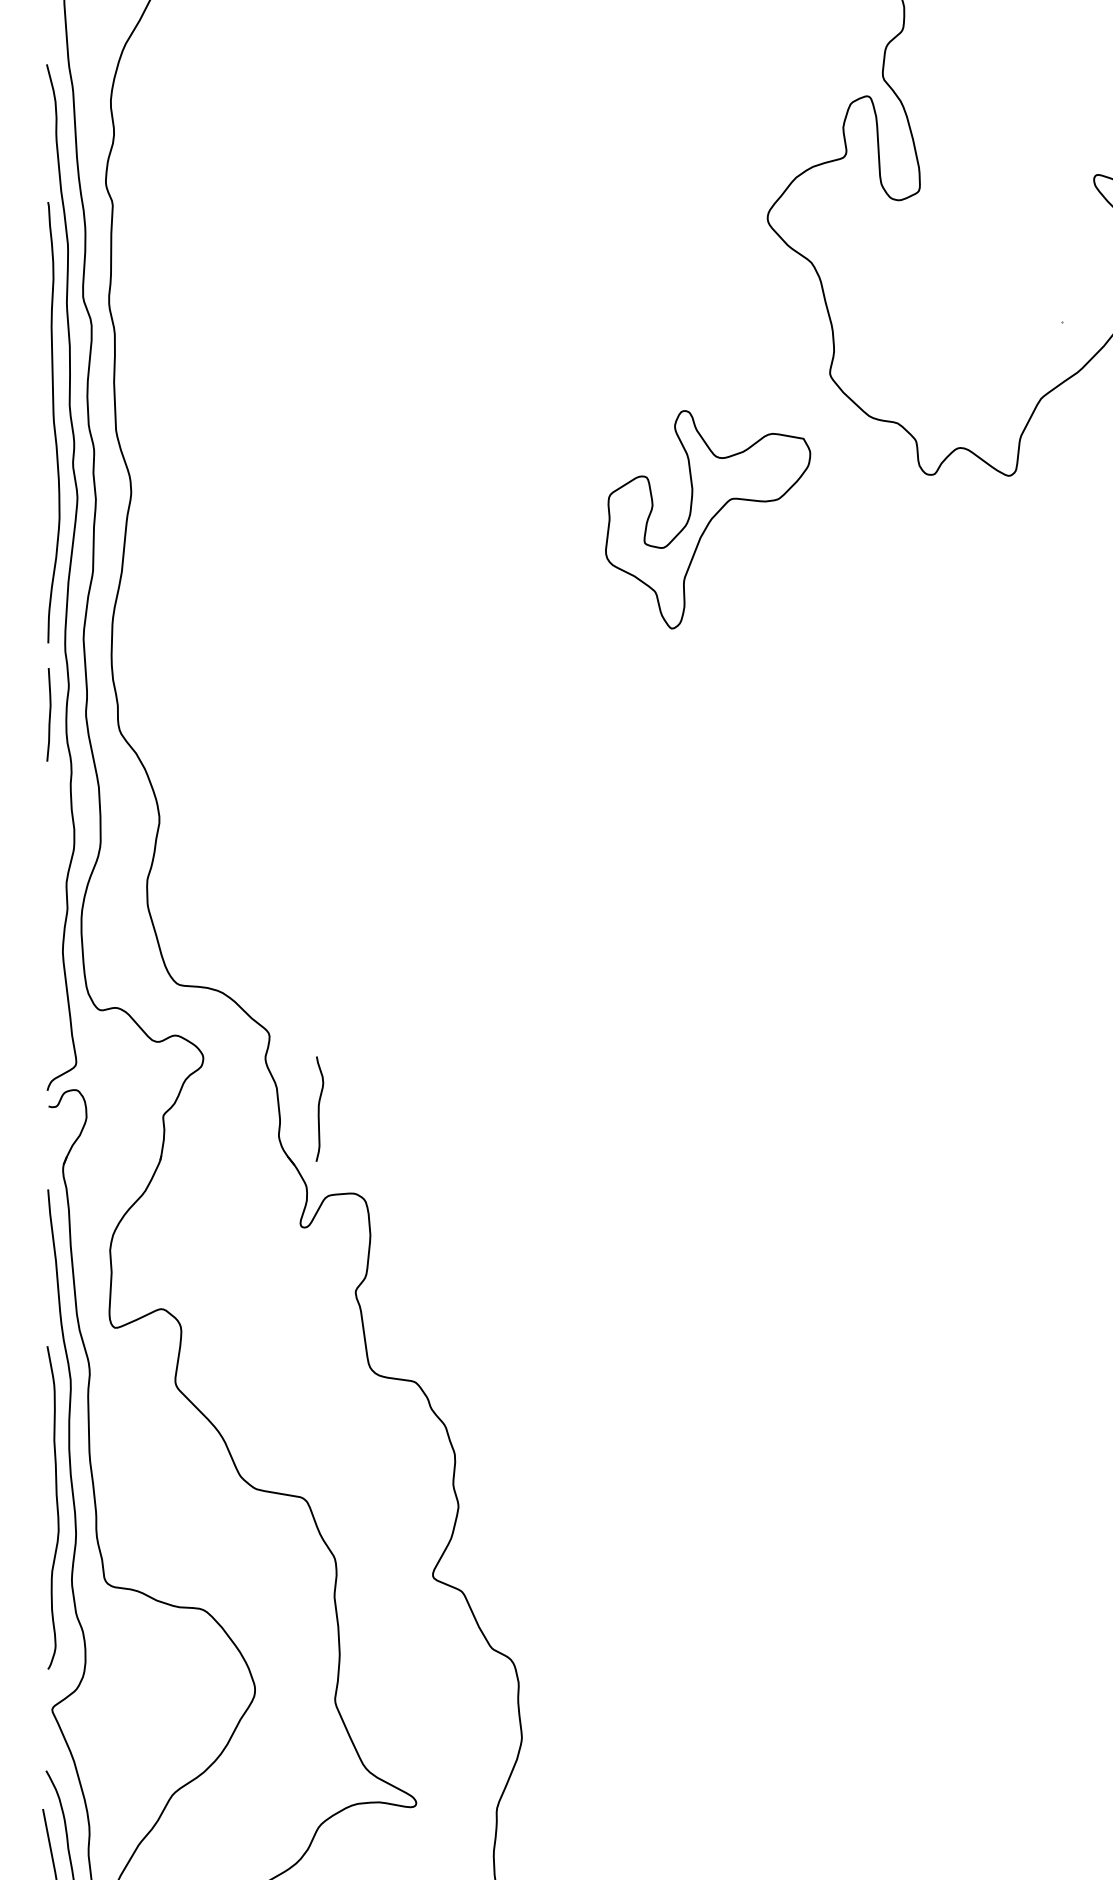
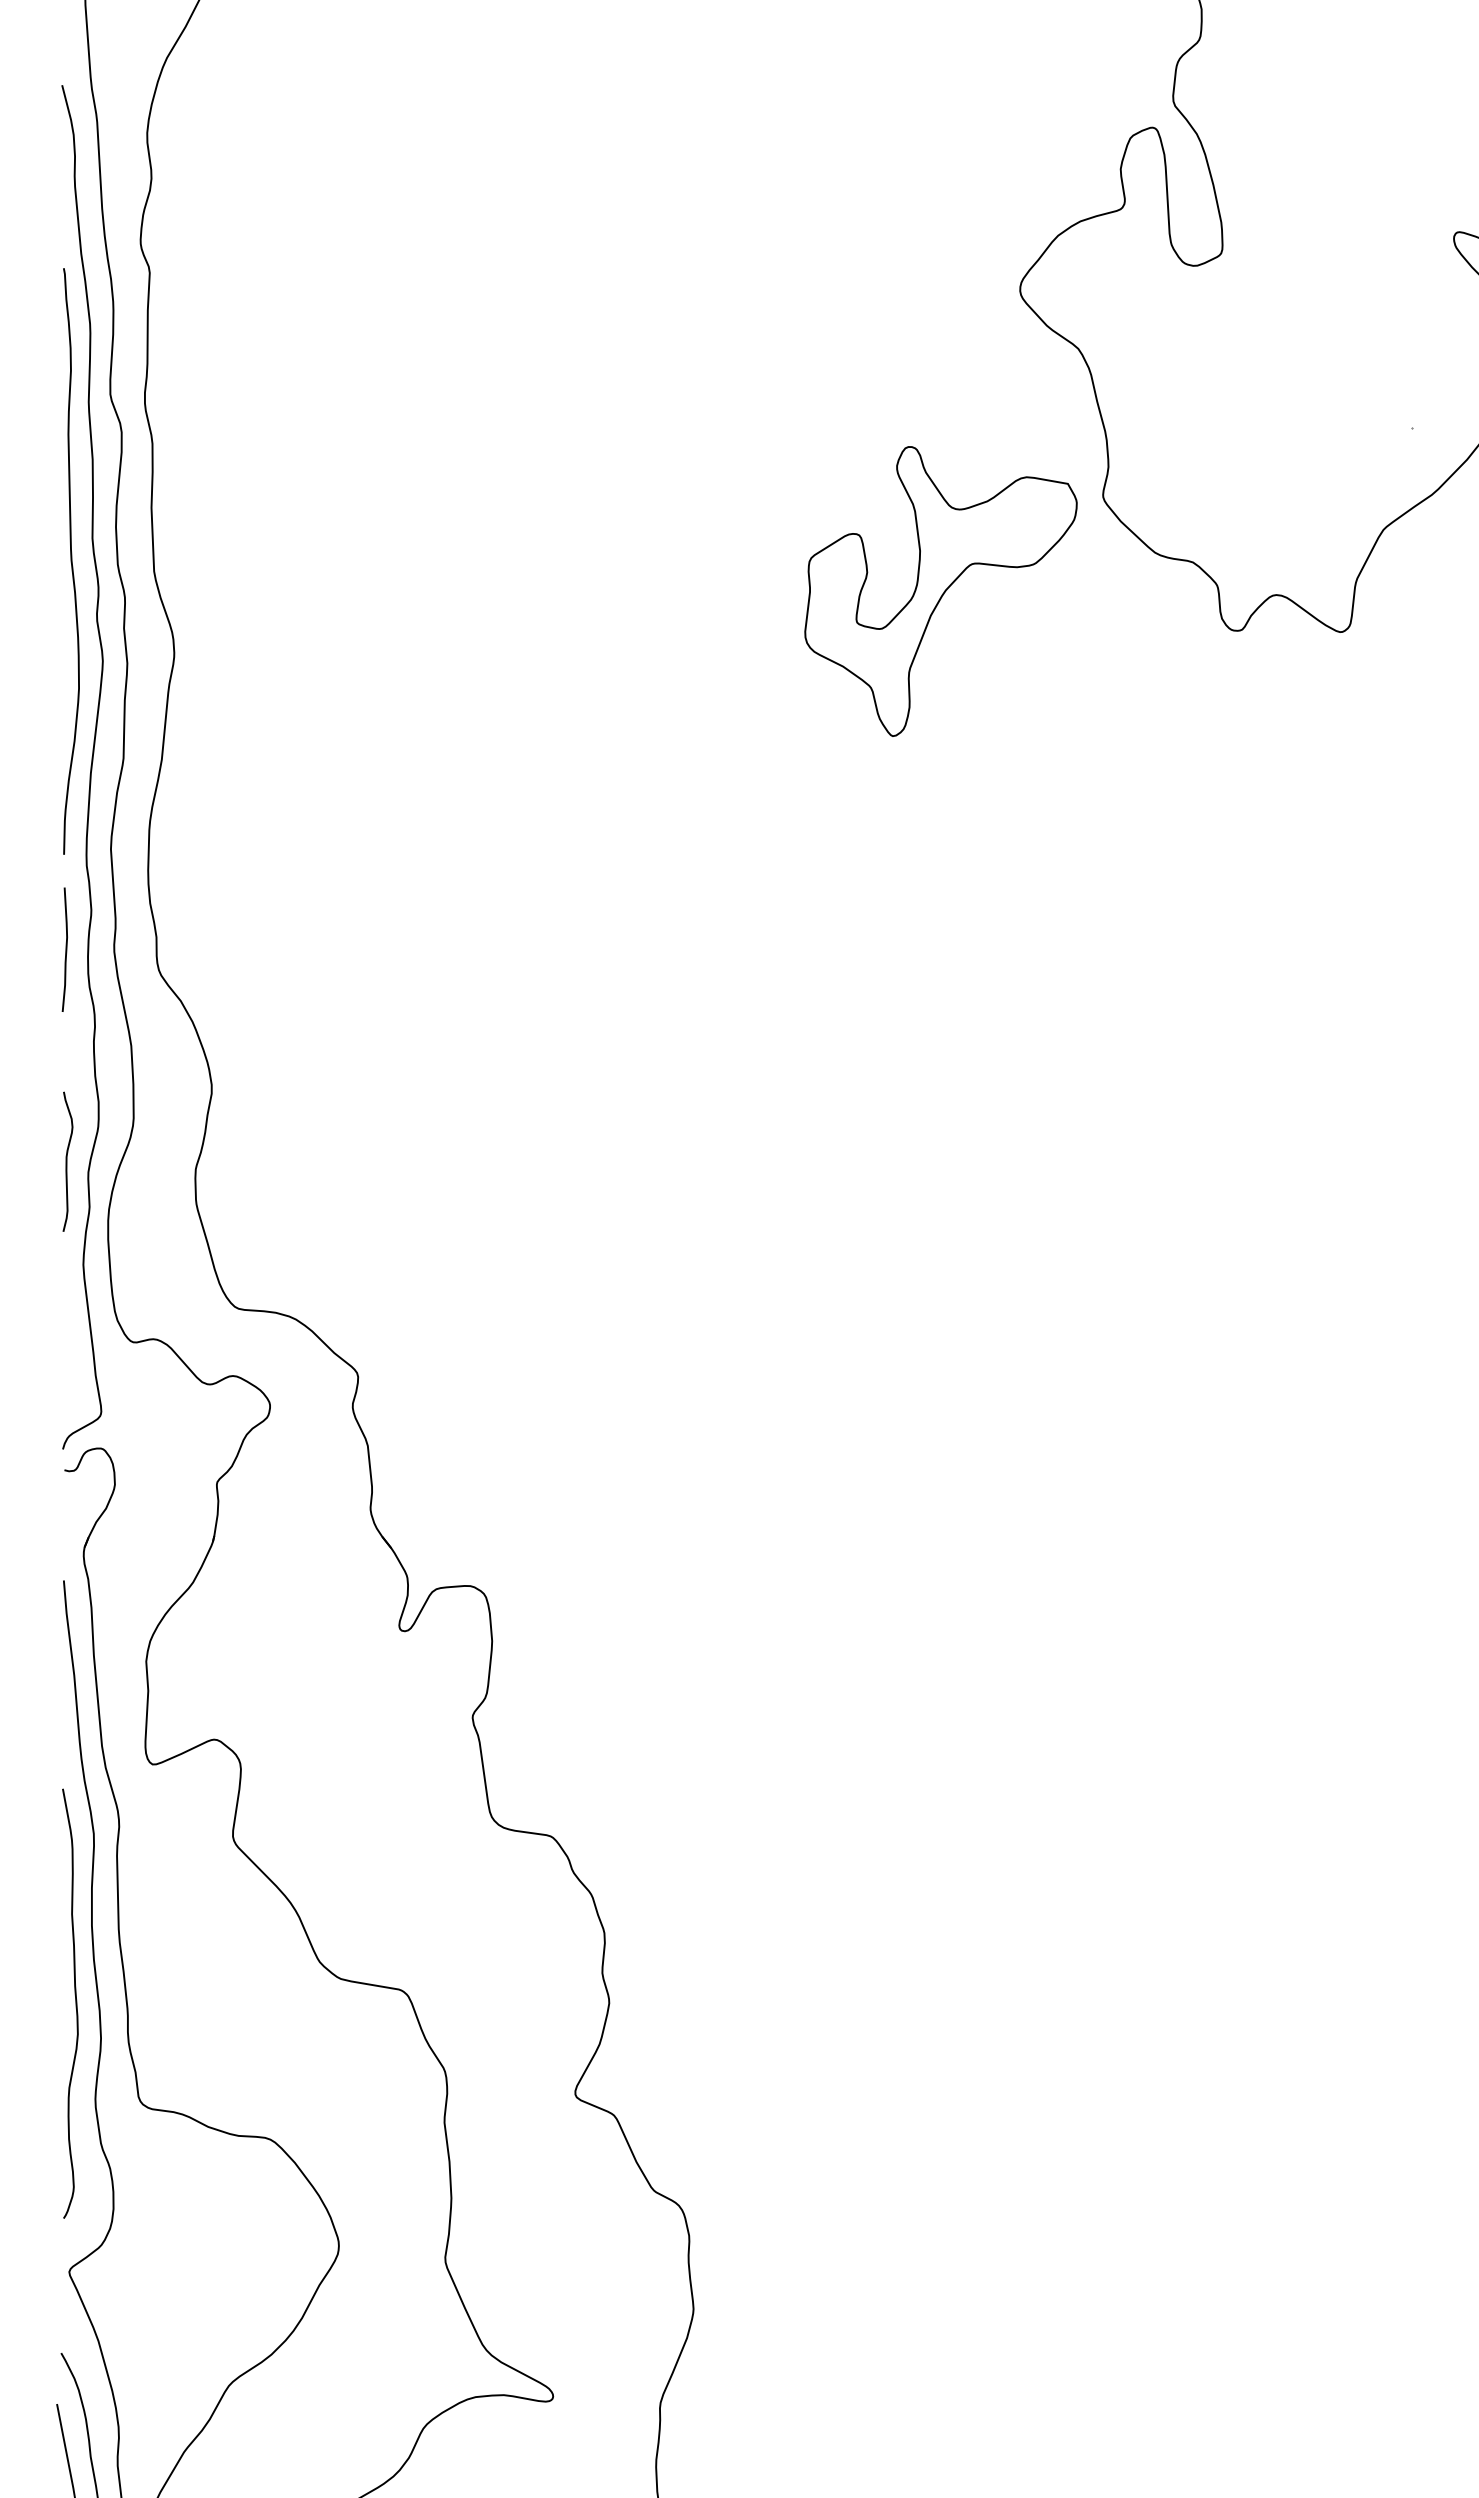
part: (707, 519) -> (940, 591), moved
curve: (319, 1108) -> (67, 1161), moved

